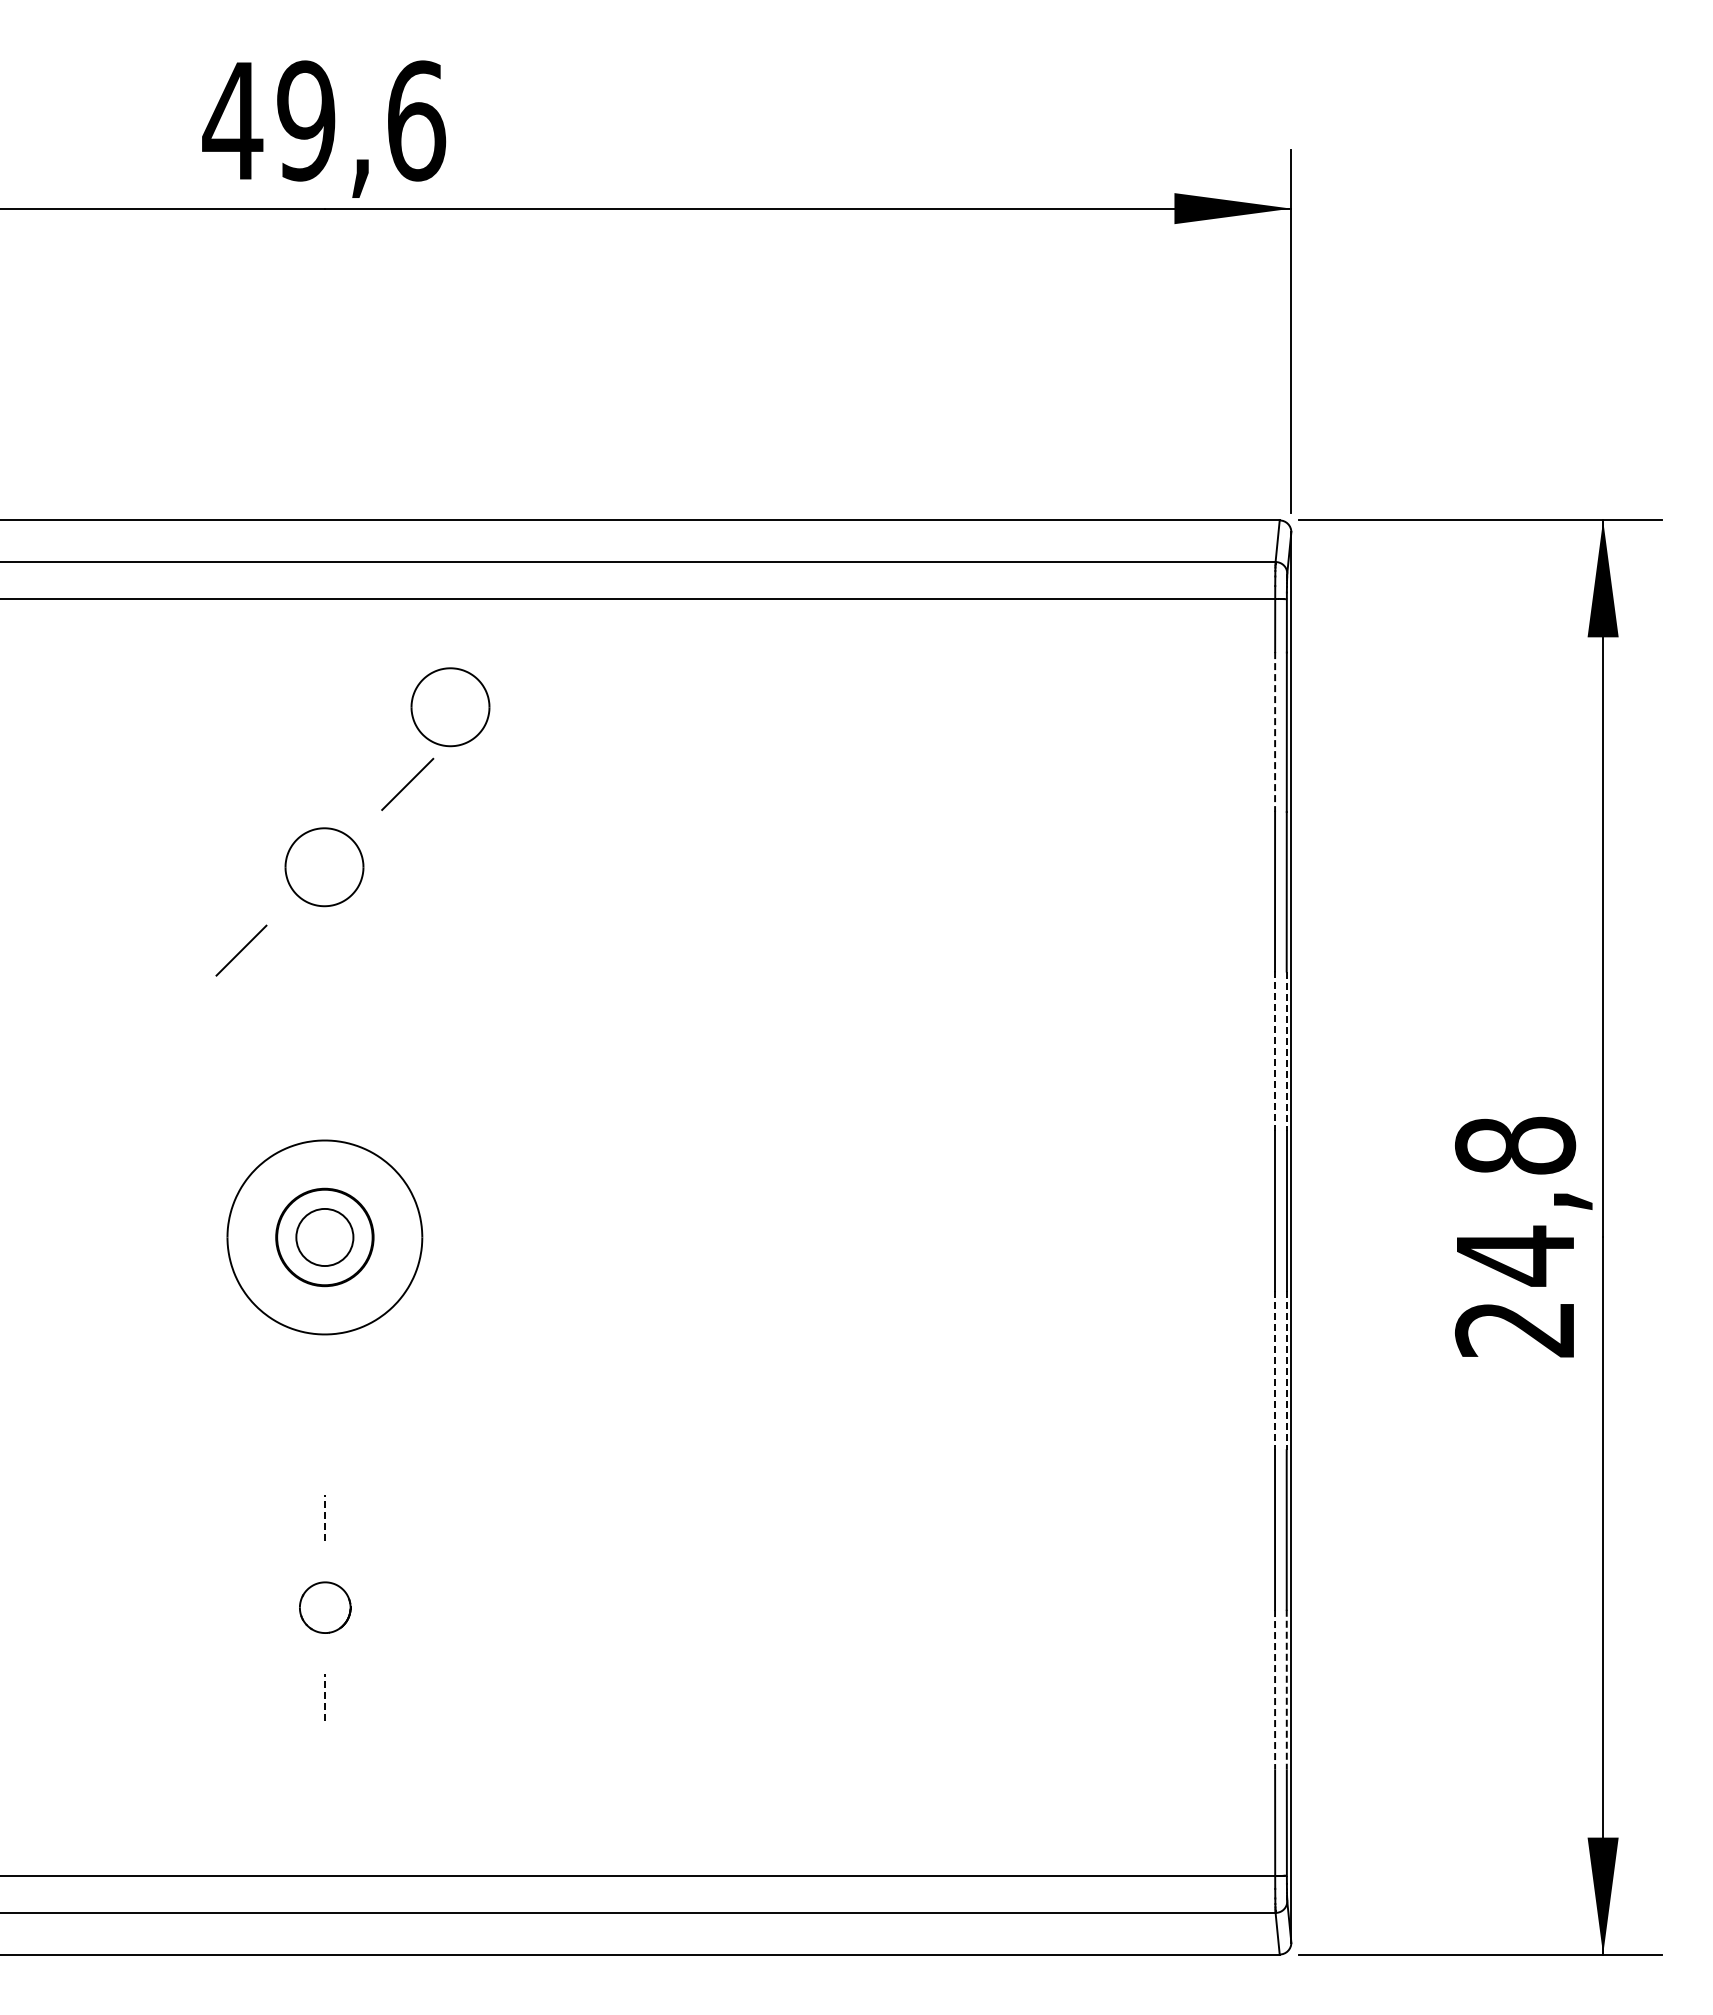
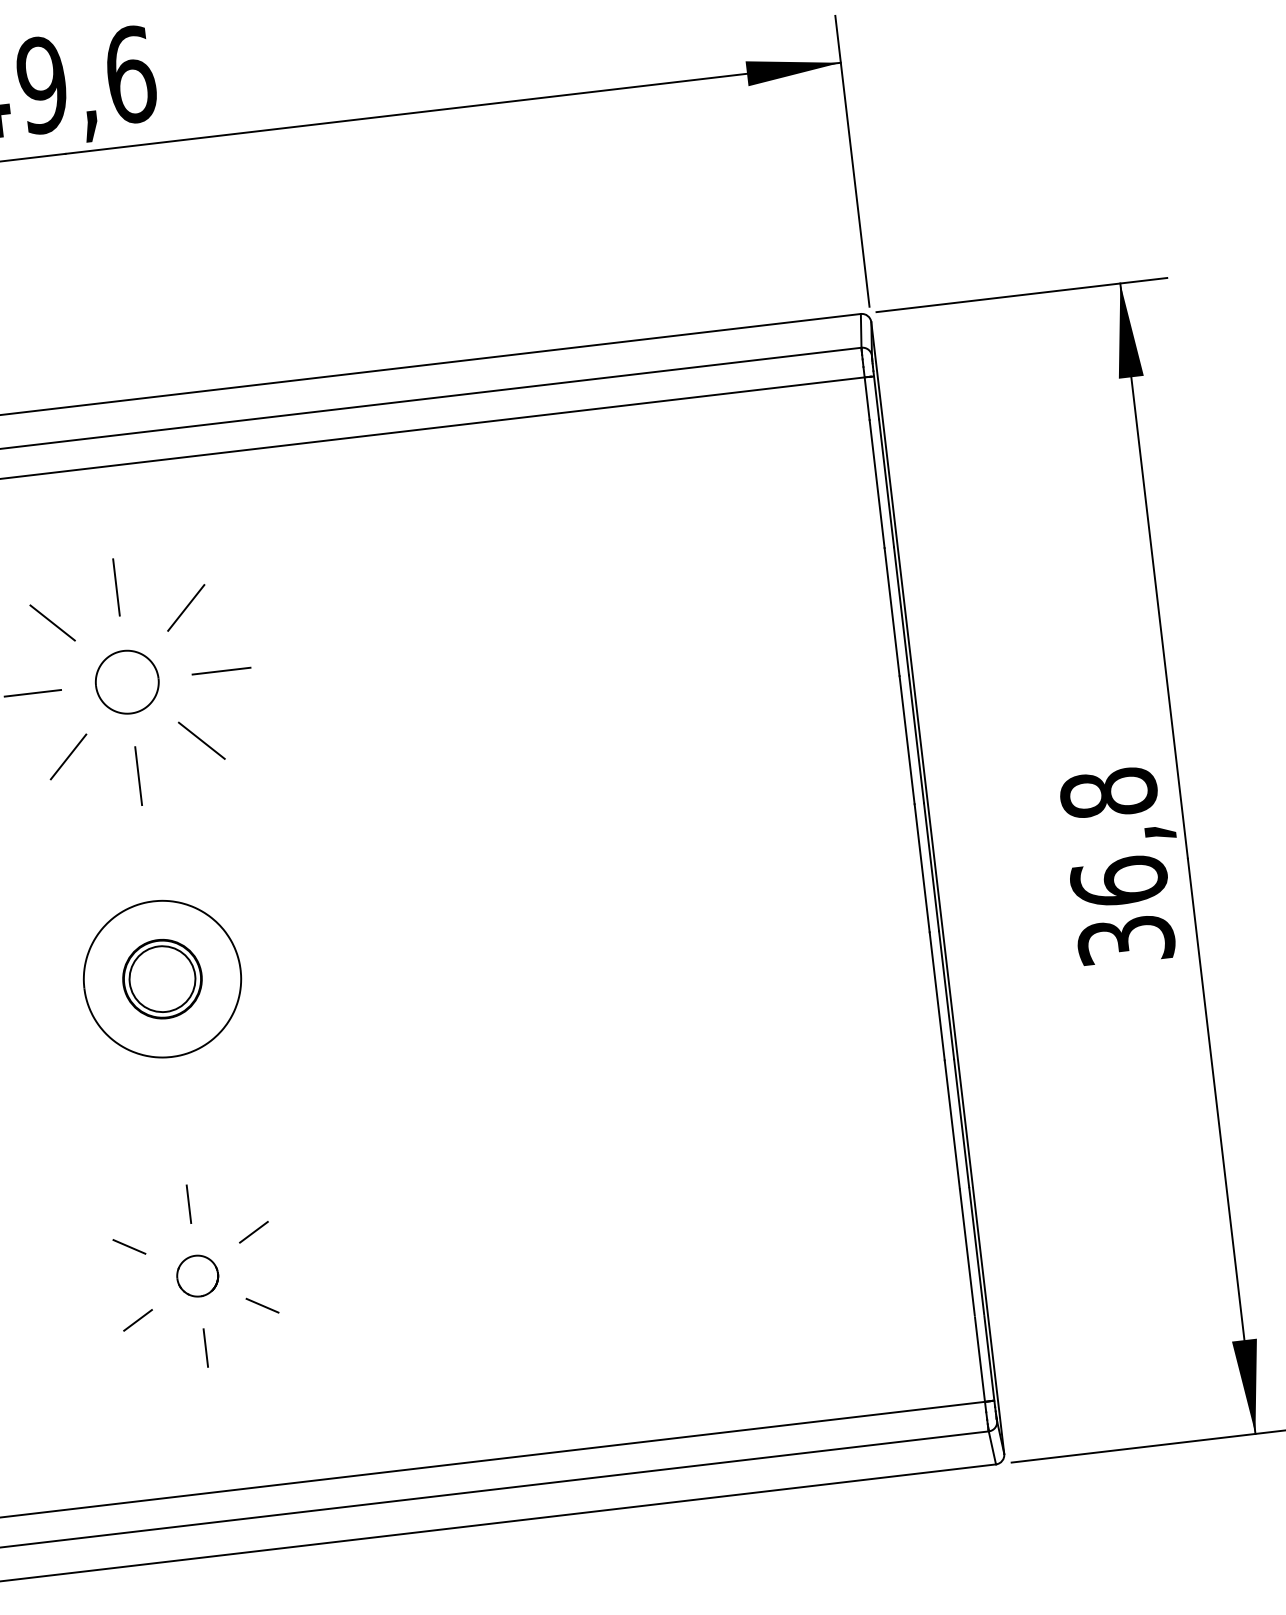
part: (450, 707) -> (213, 542), removed
line: (1275, 731) -> (877, 483), dashed -> solid
line: (324, 749) -> (116, 587), added
line: (241, 783) -> (52, 622), added
line: (206, 867) -> (32, 693), added
line: (441, 867) -> (221, 671), added
line: (407, 949) -> (201, 740), added
line: (324, 984) -> (138, 776), added
line: (1275, 1051) -> (907, 740), dashed -> solid
line: (1286, 1051) -> (916, 739), dashed -> solid
circle: (324, 1237) -> (162, 979), size x1.43
text: (1515, 1291) -> (1122, 910), 24,8 -> 36,8
line: (1275, 1370) -> (937, 996), dashed -> solid
line: (1286, 1370) -> (946, 995), dashed -> solid
line: (324, 1517) -> (188, 1203), dashed -> solid
line: (245, 1561) -> (129, 1246), added
line: (400, 1561) -> (253, 1231), added
line: (245, 1653) -> (138, 1320), added
line: (400, 1653) -> (262, 1305), added
line: (1286, 1688) -> (976, 1250), dashed -> solid
line: (1275, 1689) -> (967, 1252), dashed -> solid
line: (324, 1696) -> (205, 1347), dashed -> solid

